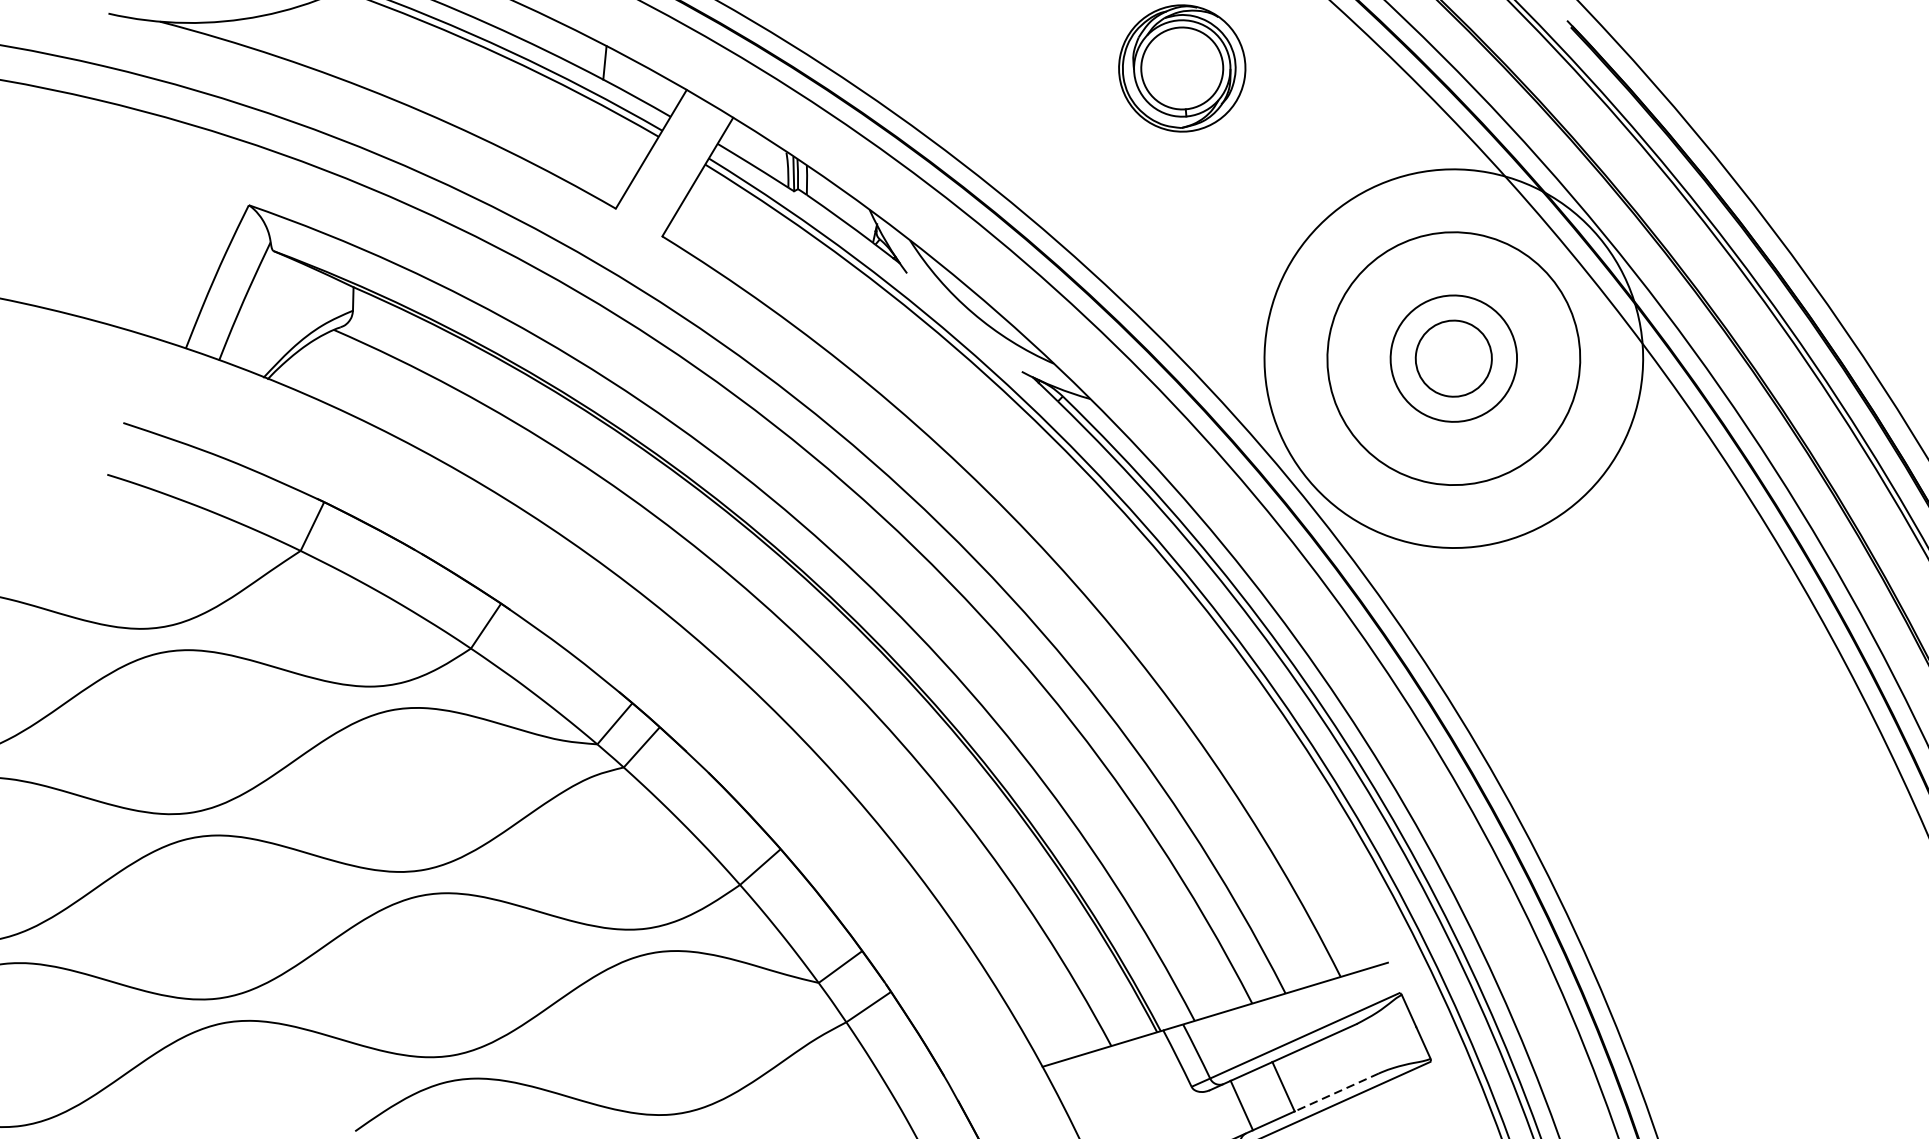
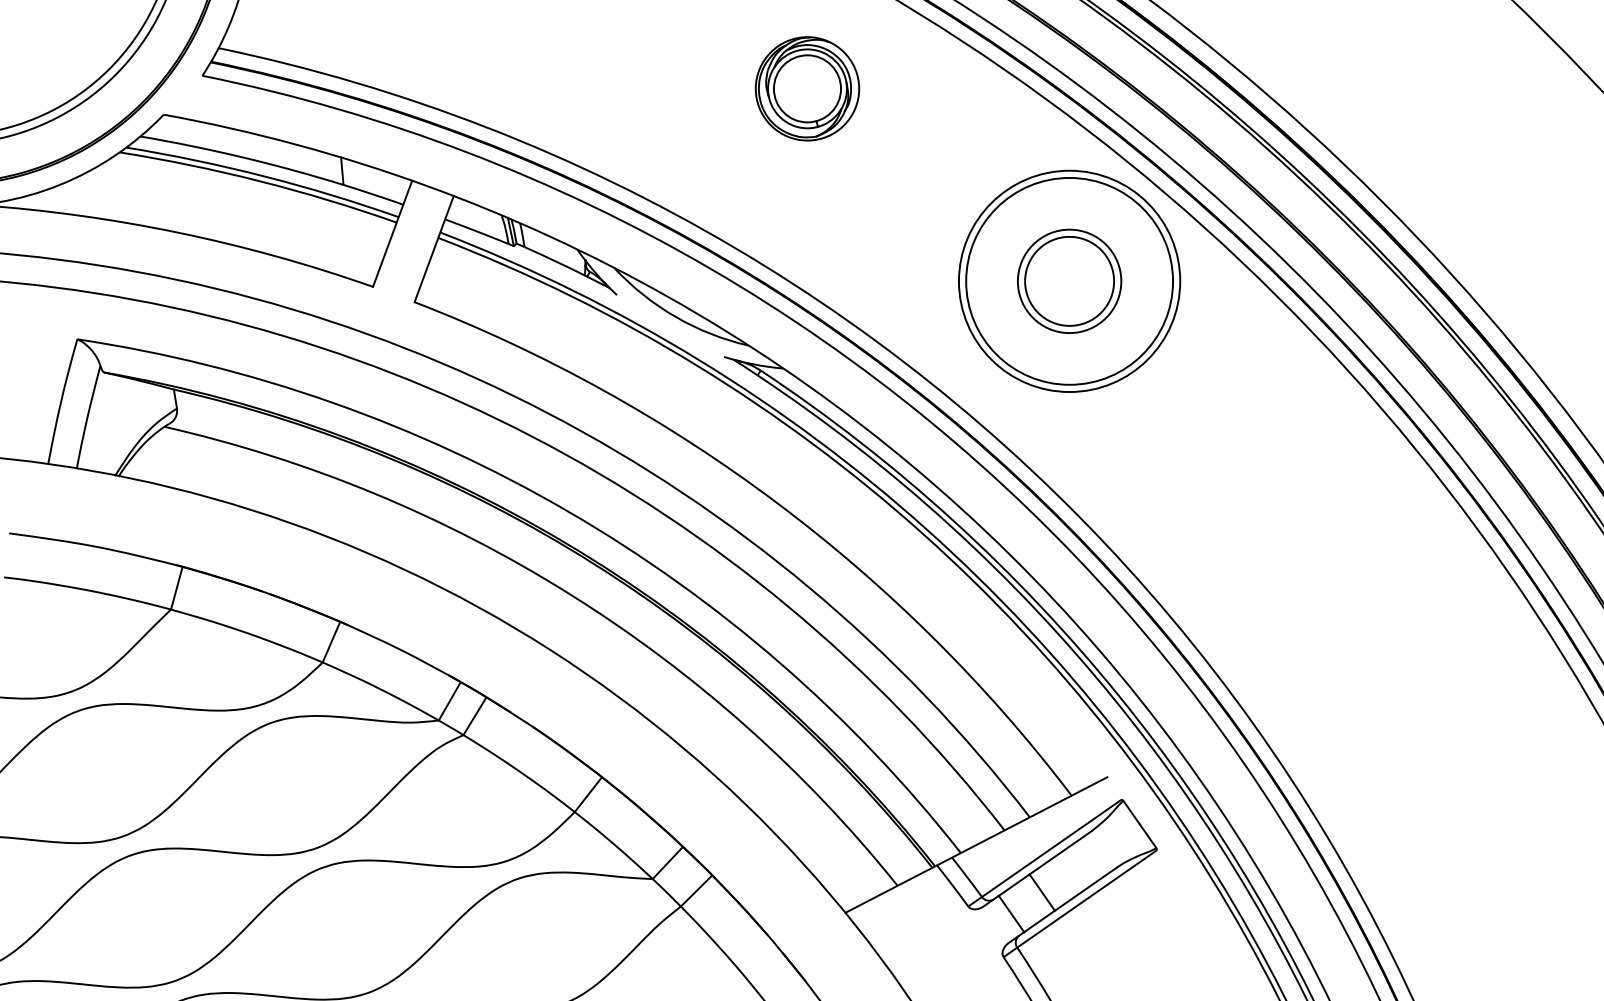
circle: (1453, 357) -> (1069, 280), size x1.43
circle: (1453, 358) -> (1069, 281), size x0.71
line: (1336, 1092) -> (1085, 889), dashed -> solid

